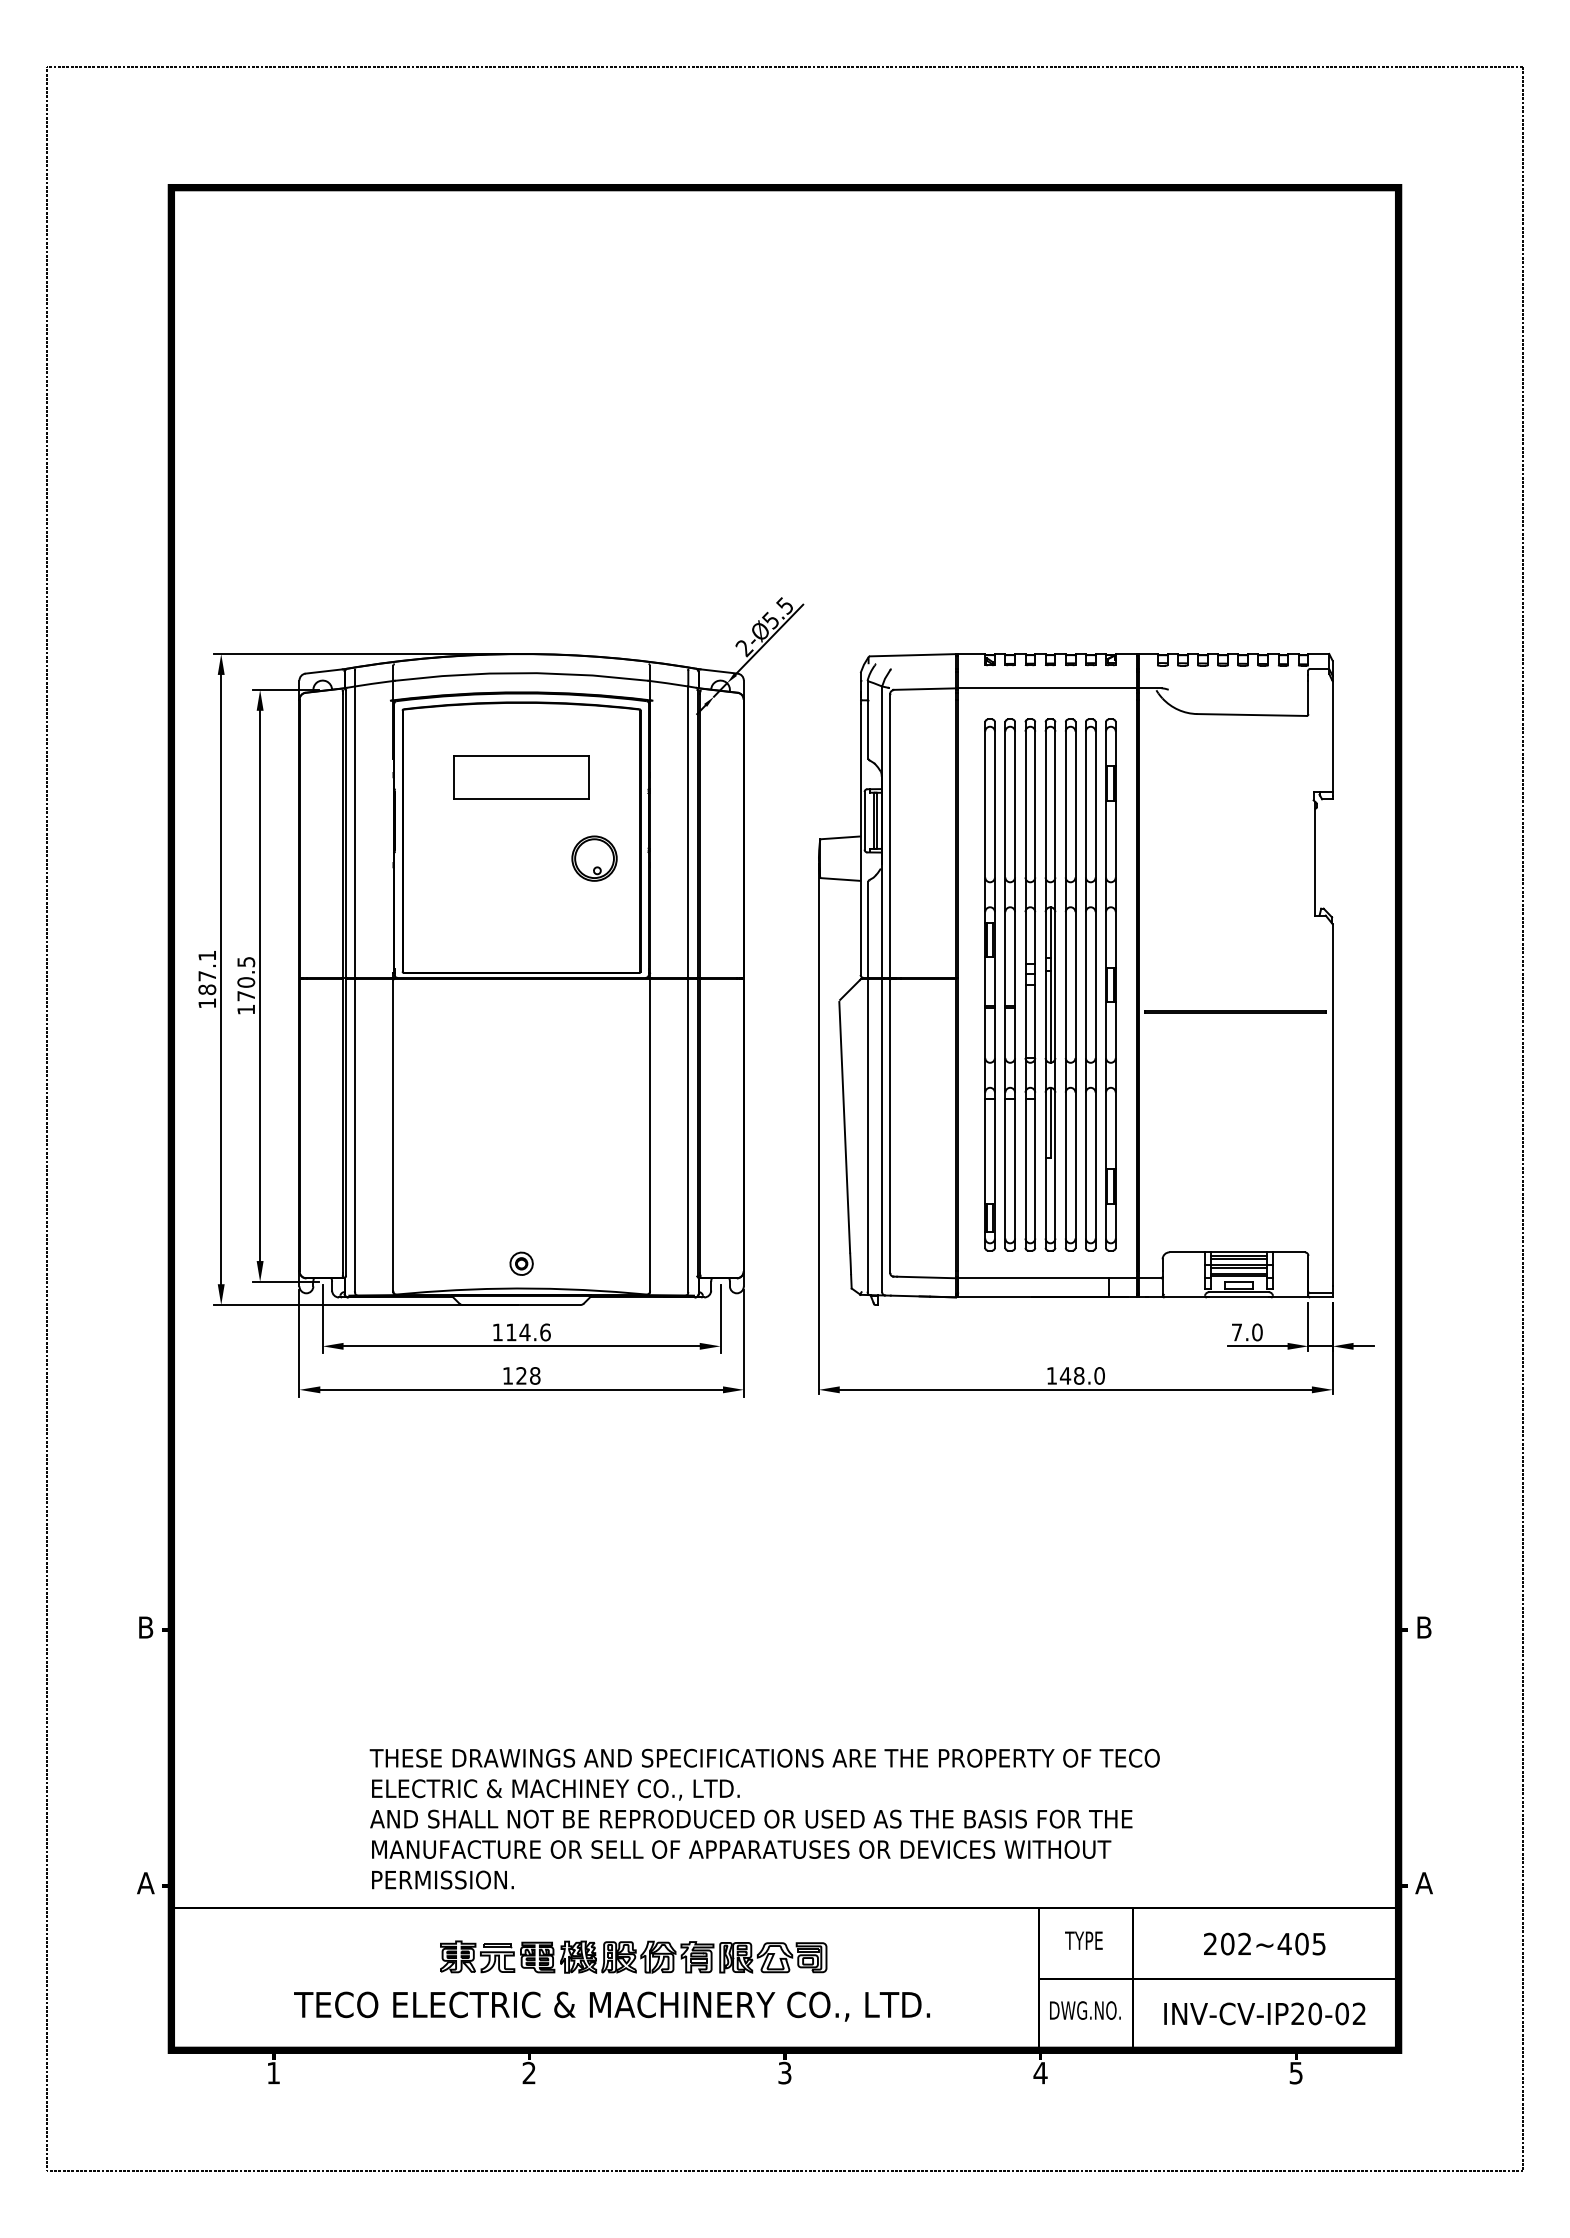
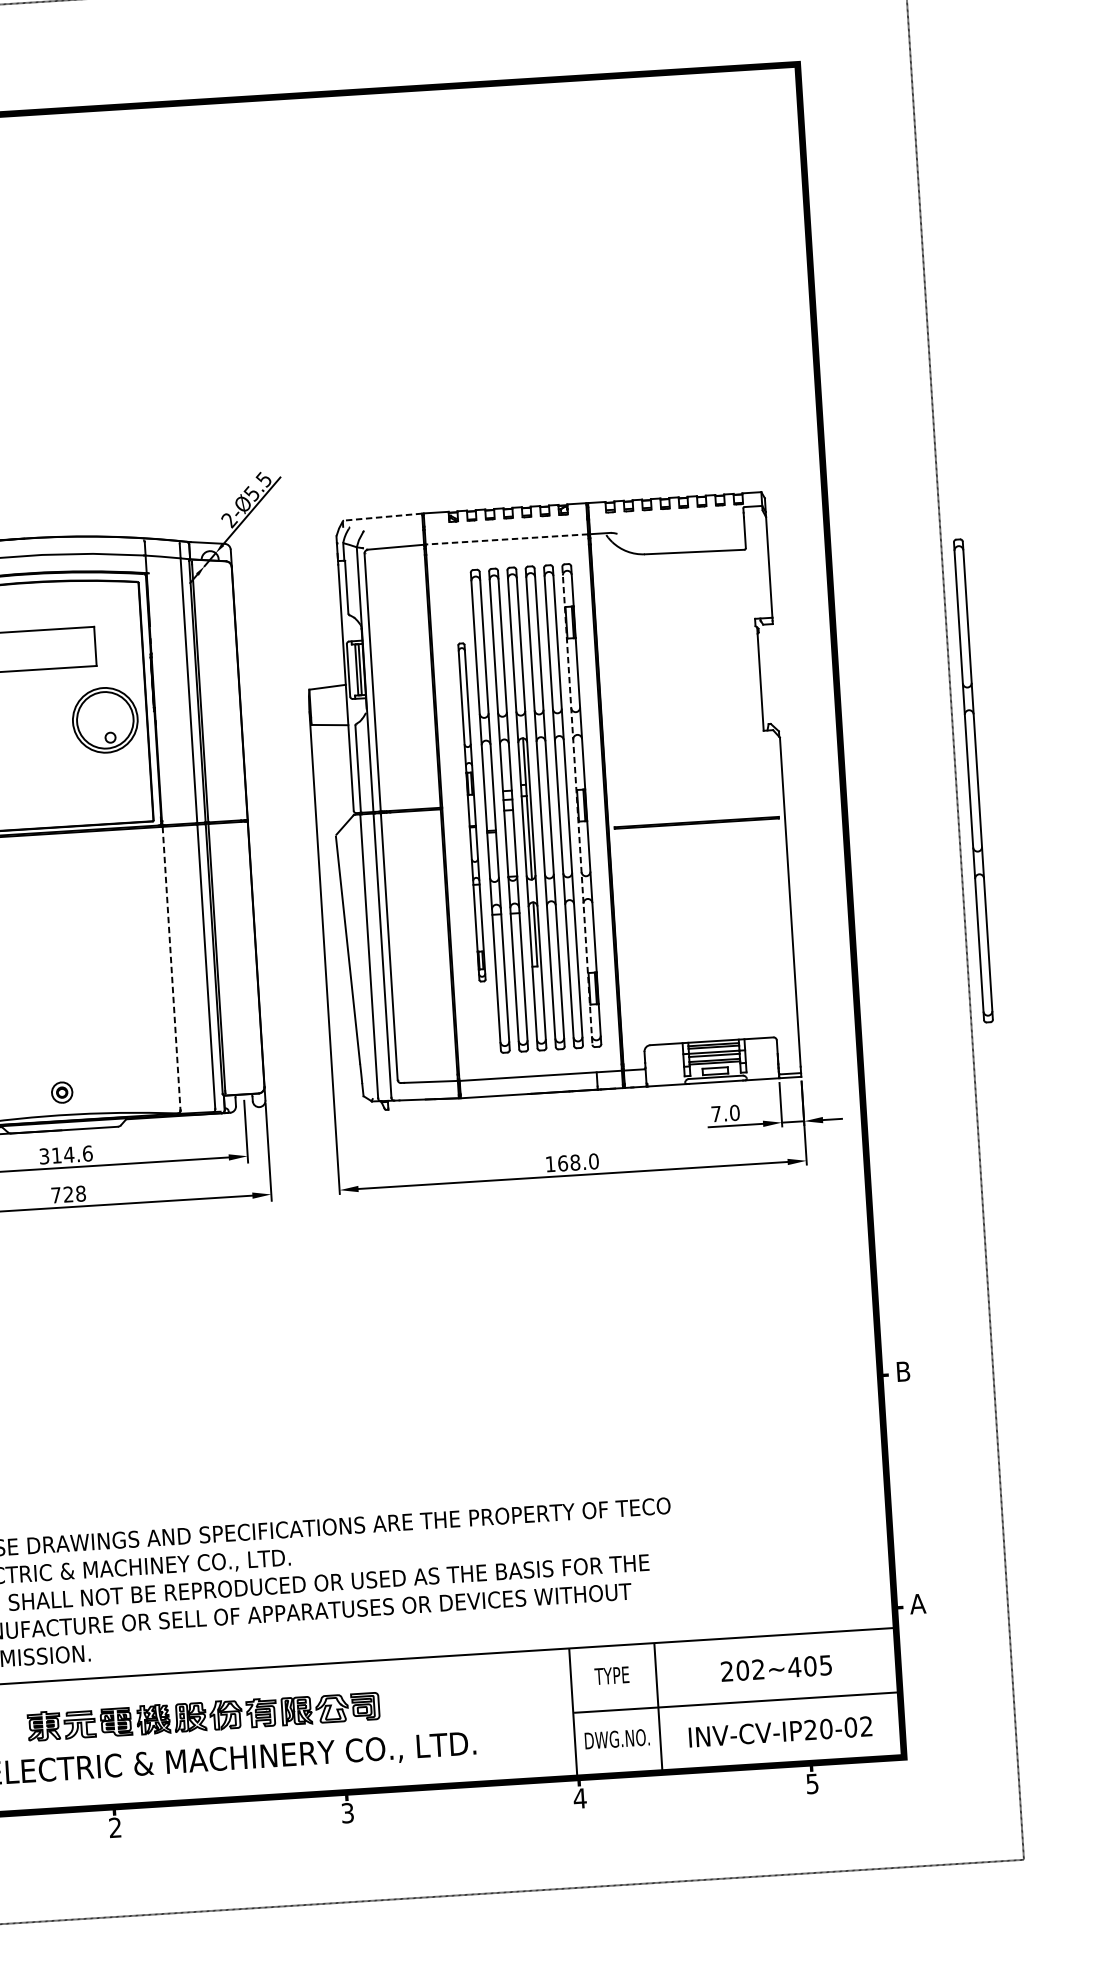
line: (912, 655) -> (382, 517), solid -> dashed
line: (1046, 688) -> (506, 539), solid -> dashed
part: (594, 858) -> (105, 720), size x1.6
part: (989, 984) -> (471, 812), size x0.7
part: (1541, 984) -> (973, 780), added
line: (1106, 985) -> (577, 806), solid -> dashed
line: (650, 1135) -> (171, 968), solid -> dashed
text: (497, 1332) -> (44, 1156), 114.6 -> 314.6
text: (507, 1375) -> (55, 1194), 128 -> 728
text: (1065, 1375) -> (562, 1163), 148.0 -> 168.0

